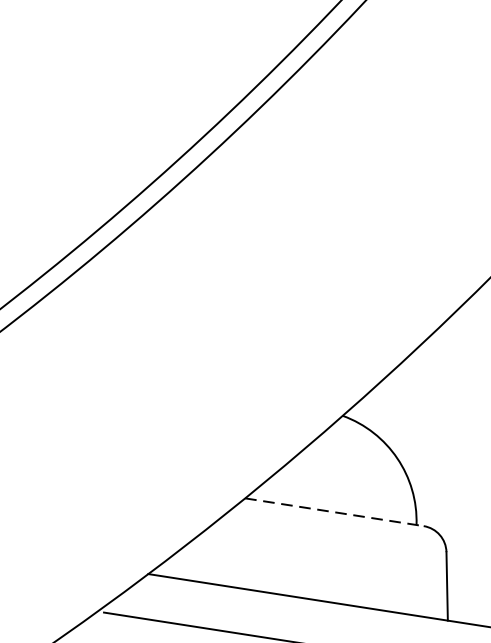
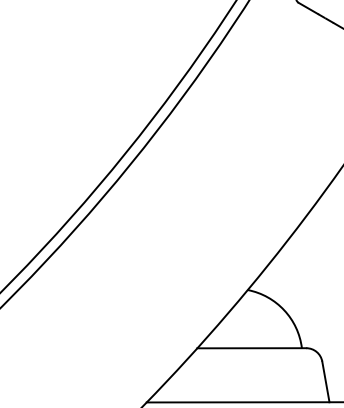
line: (335, 512) -> (252, 348), dashed -> solid

